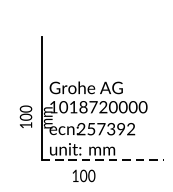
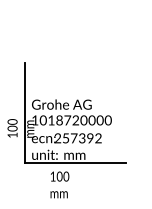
line: (102, 159) -> (75, 163), dashed -> solid

